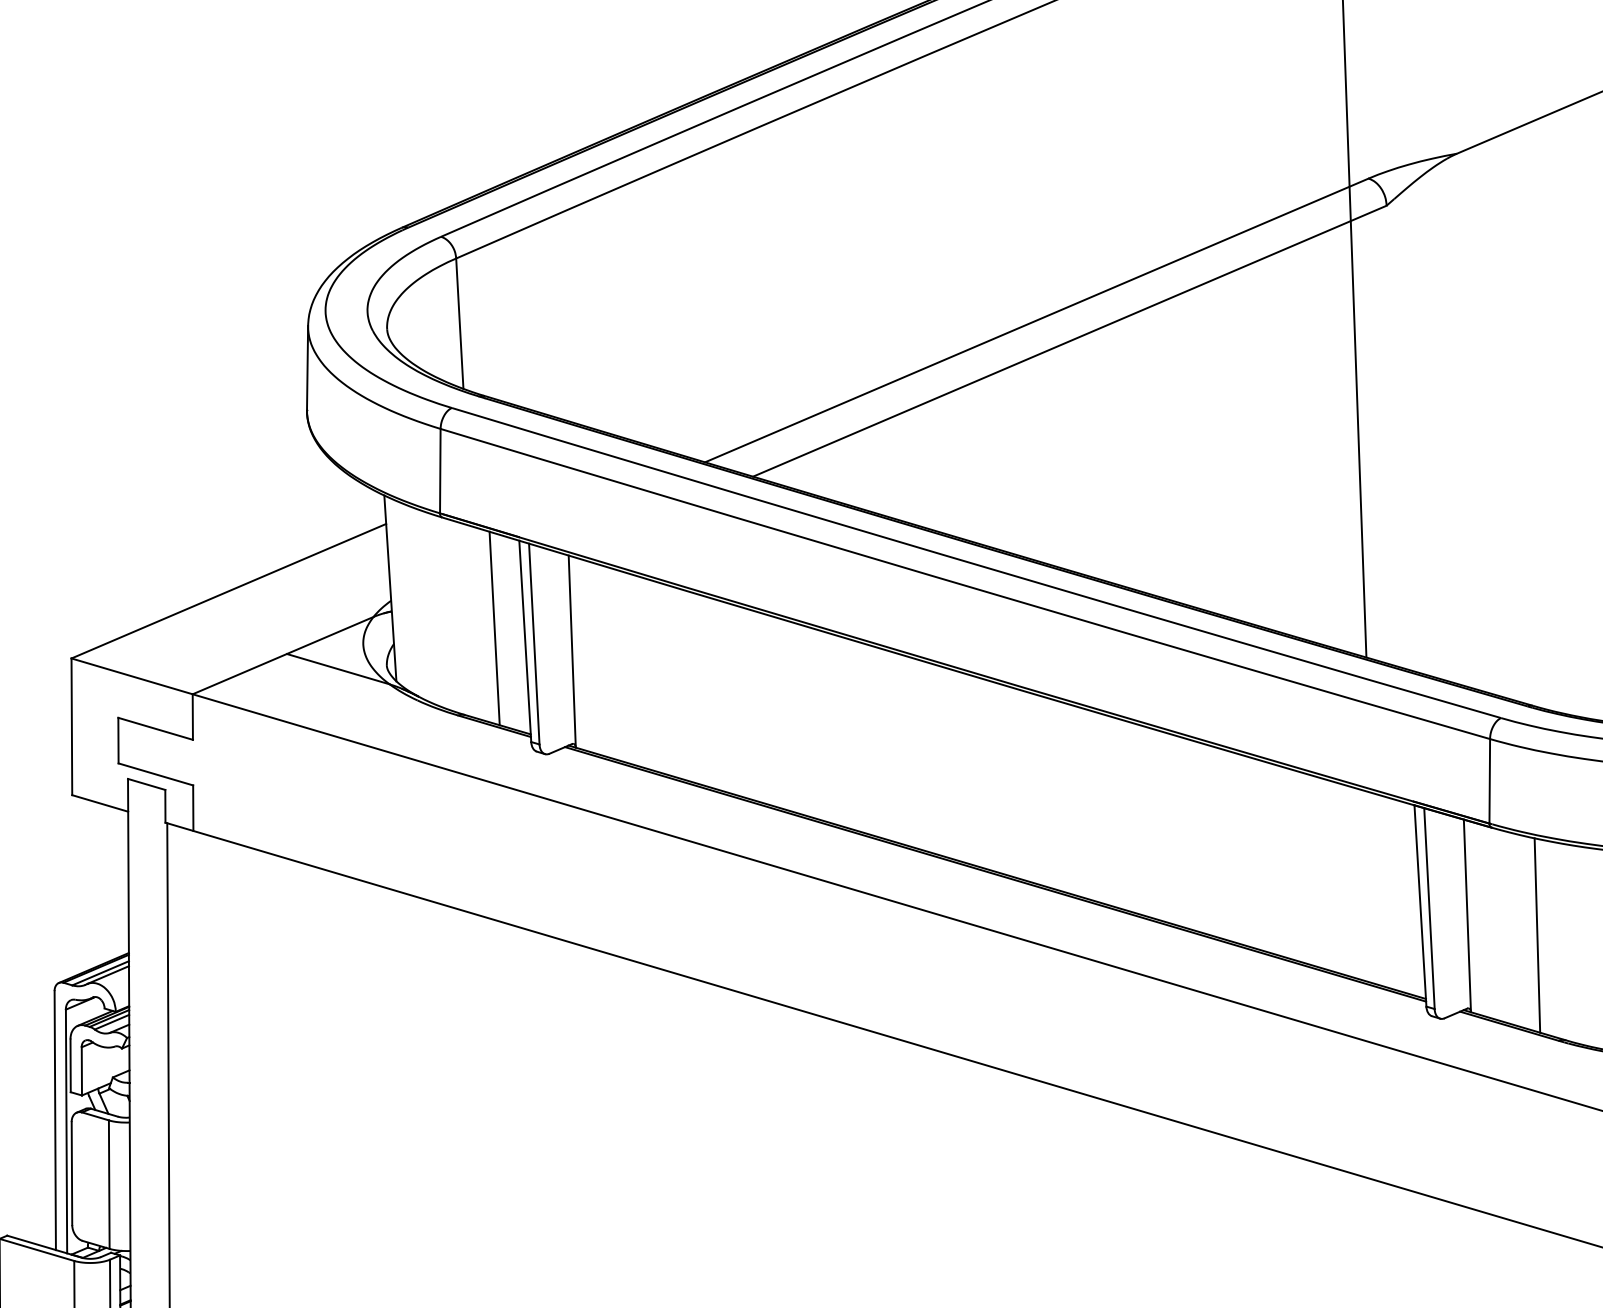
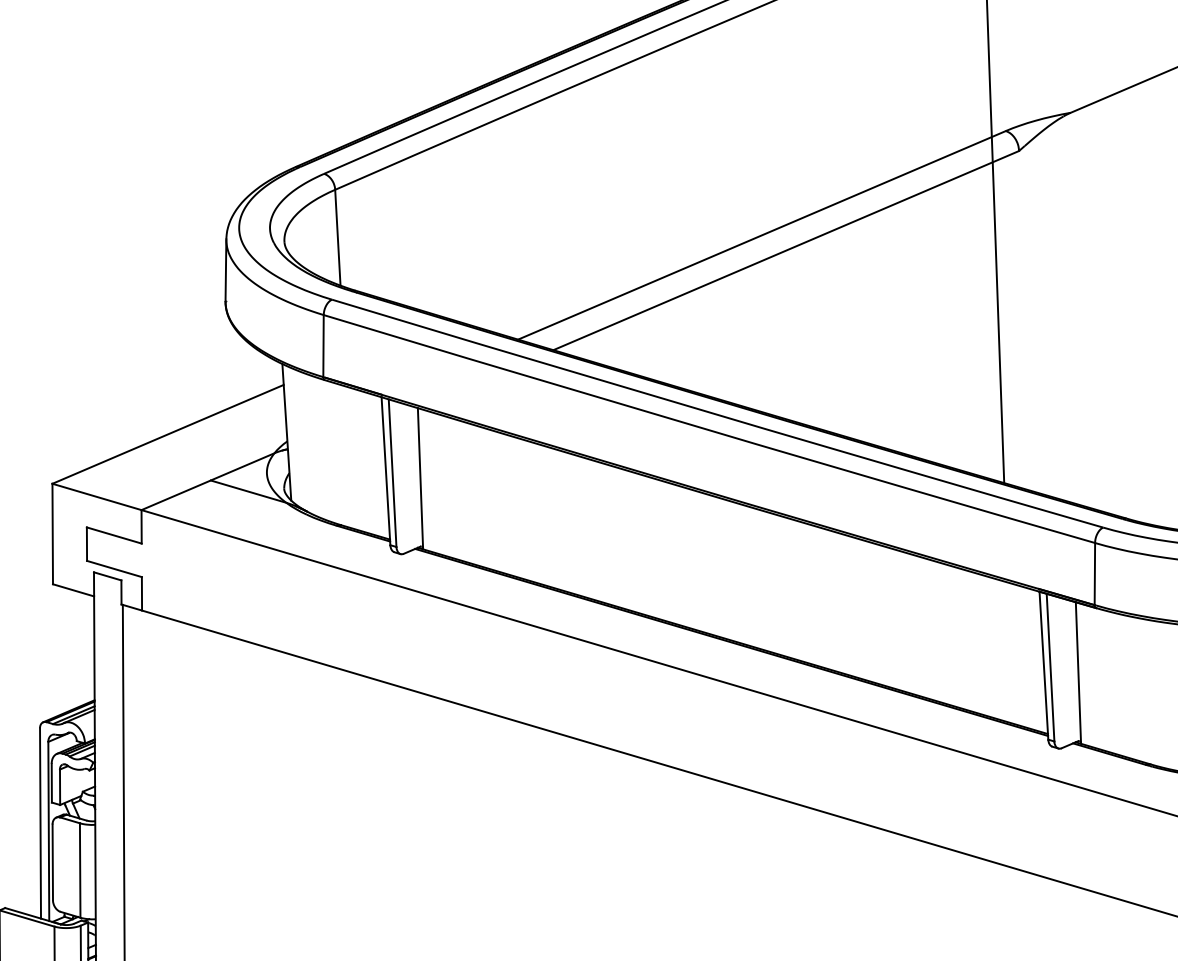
line: (494, 628) -> (363, 461), removed
line: (1537, 935) -> (1129, 687), removed

